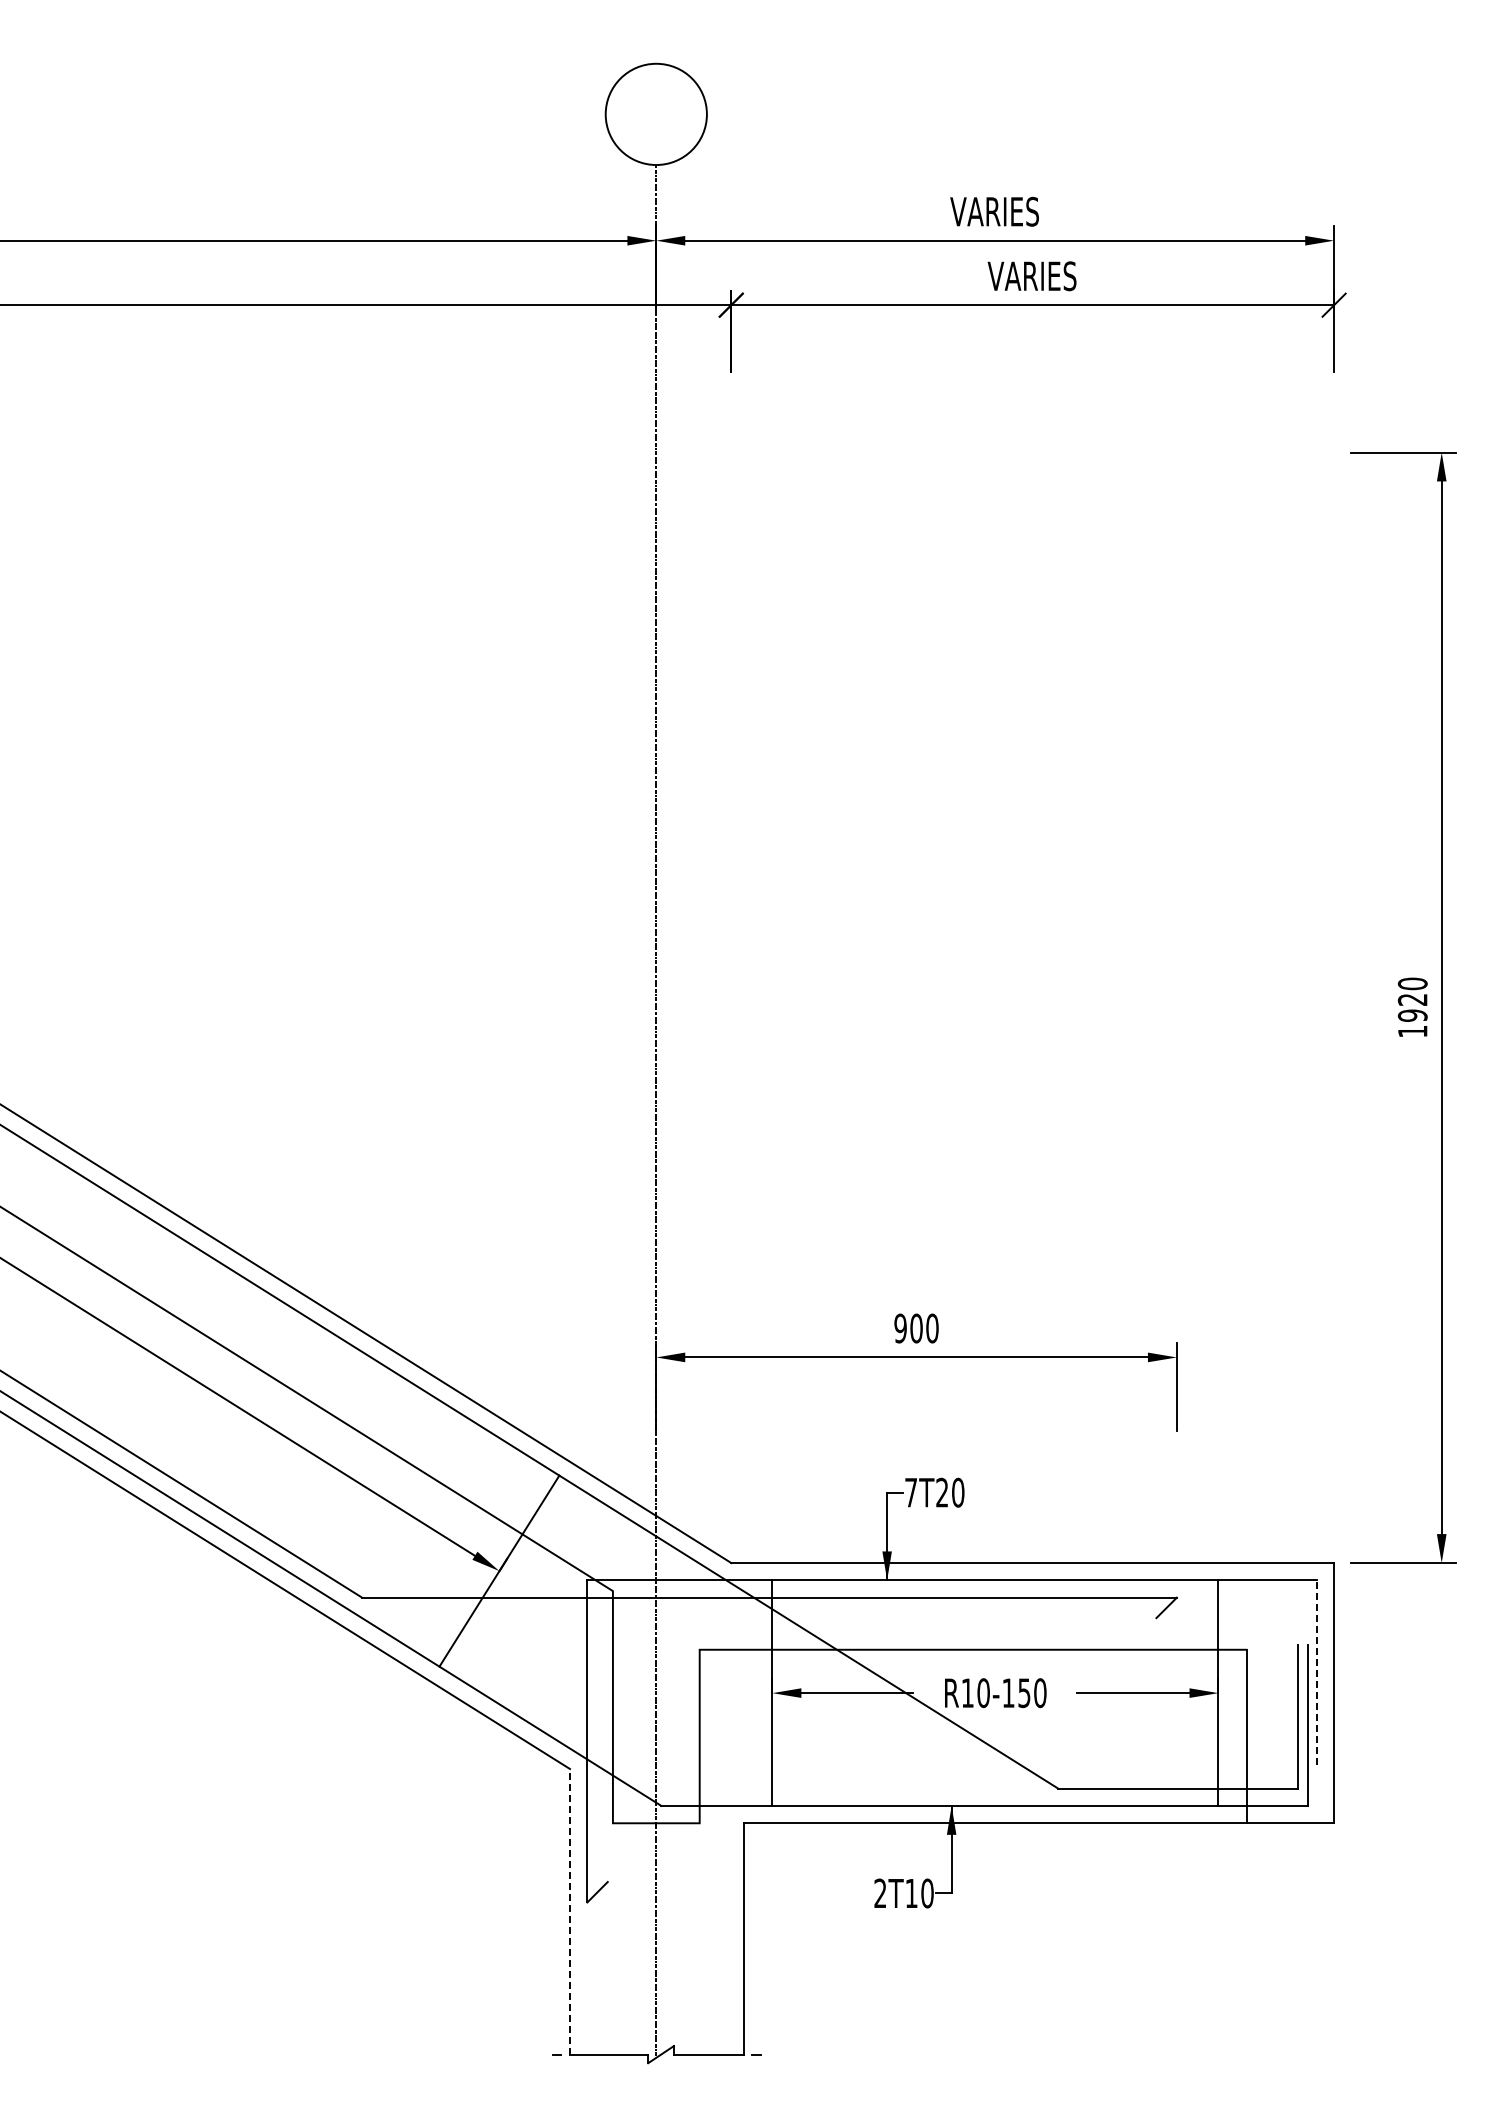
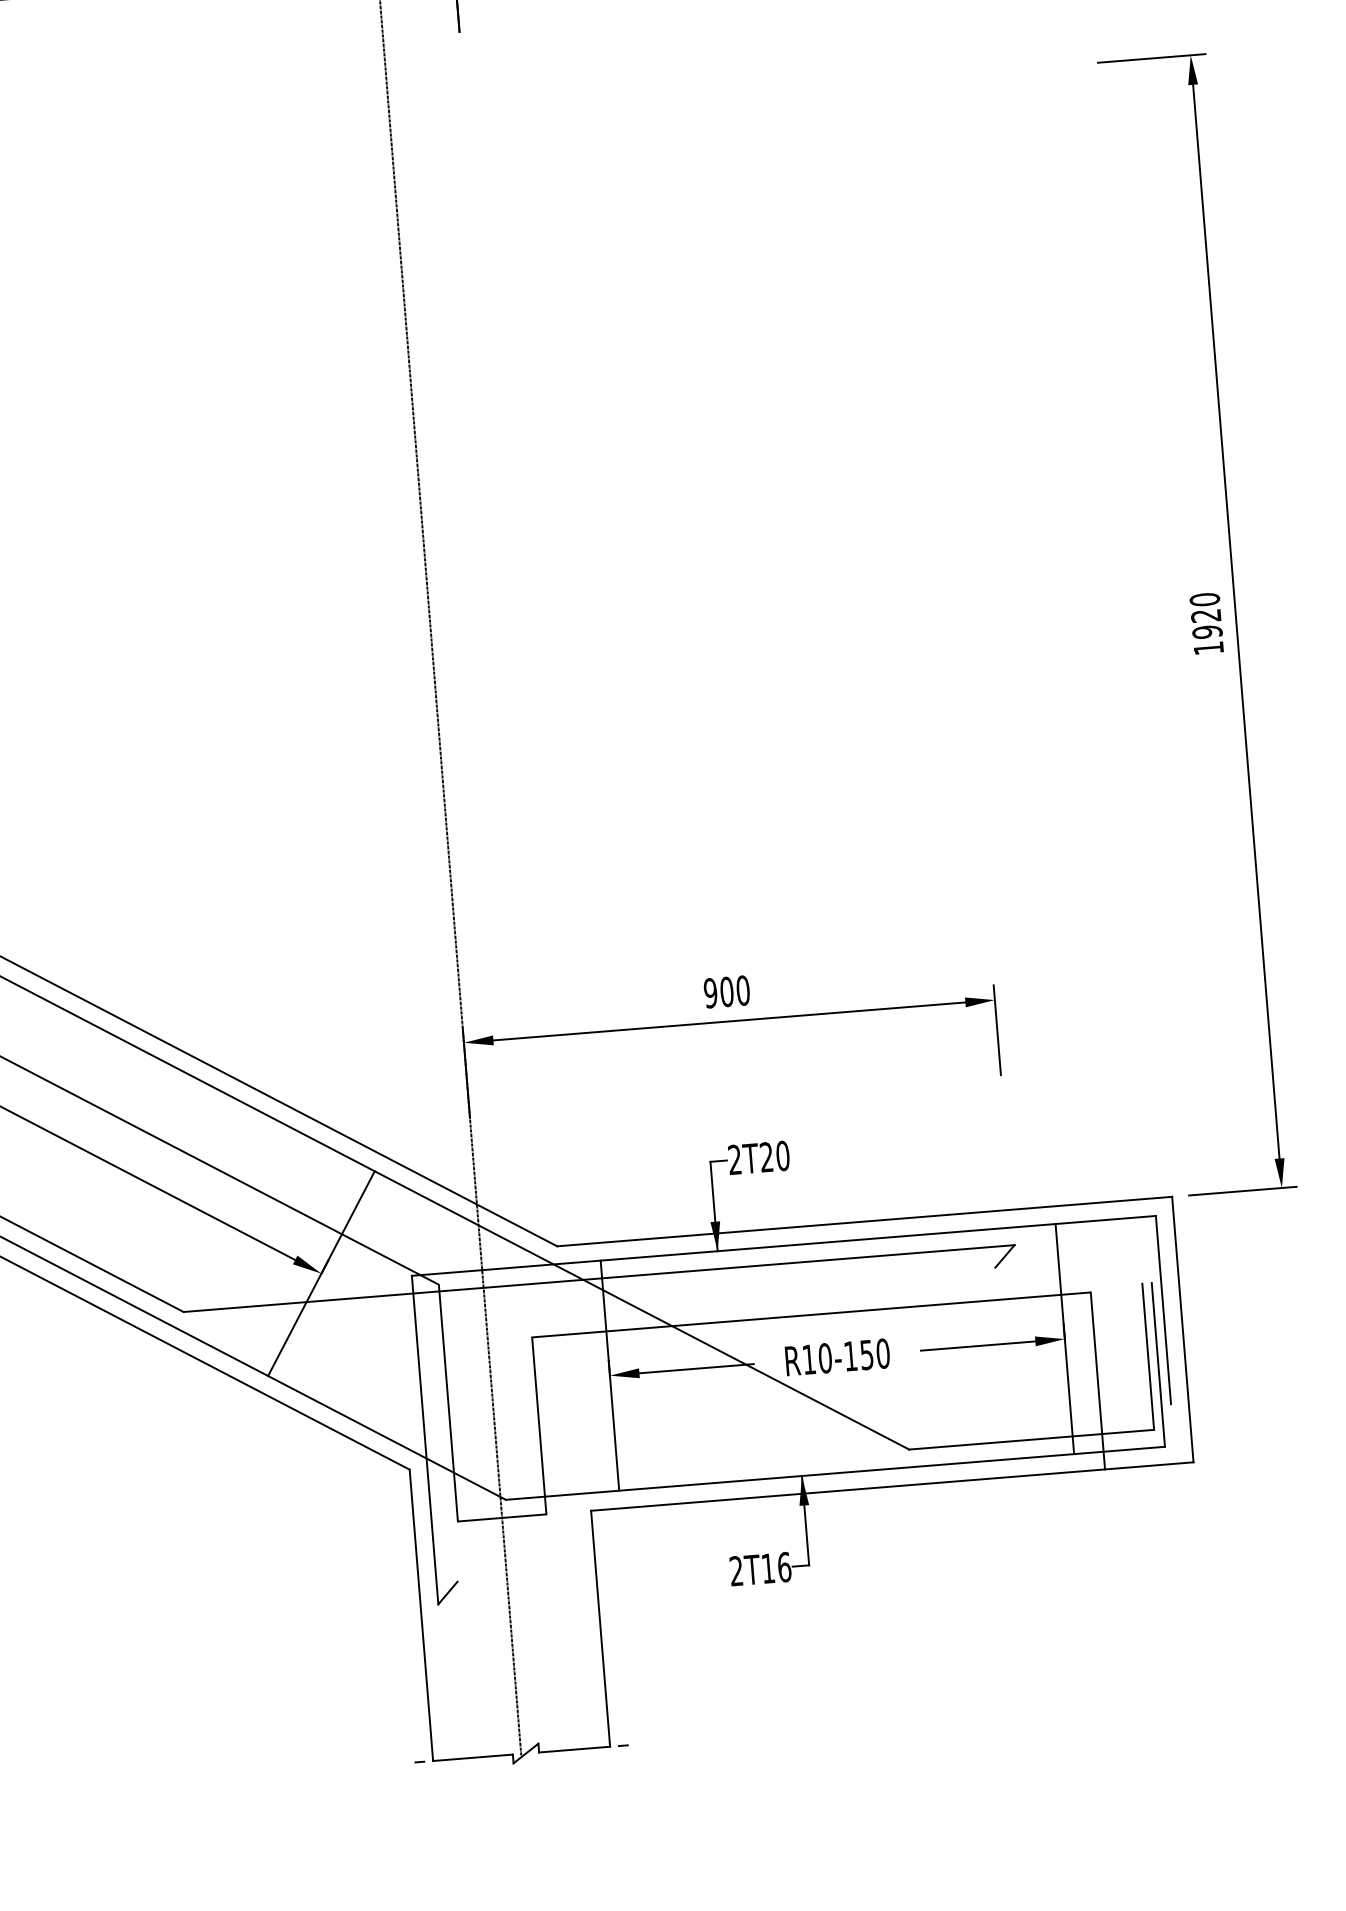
text: (910, 1492) -> (734, 1159), 7T20 -> 2T20
line: (1316, 1672) -> (1163, 1309), dashed -> solid
text: (927, 1893) -> (784, 1567), 2T10 -> 2T16
line: (570, 1911) -> (421, 1614), dashed -> solid

